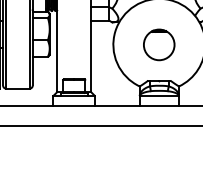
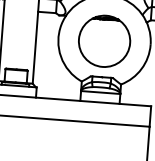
part: (158, 44) -> (103, 40), size x1.67

